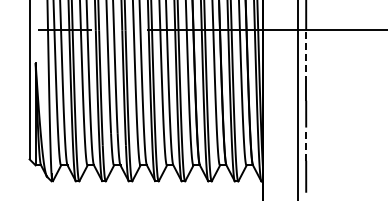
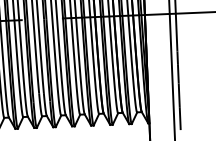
line: (306, 56) -> (176, 32), dashed -> solid
line: (306, 144) -> (179, 95), dashed -> solid

